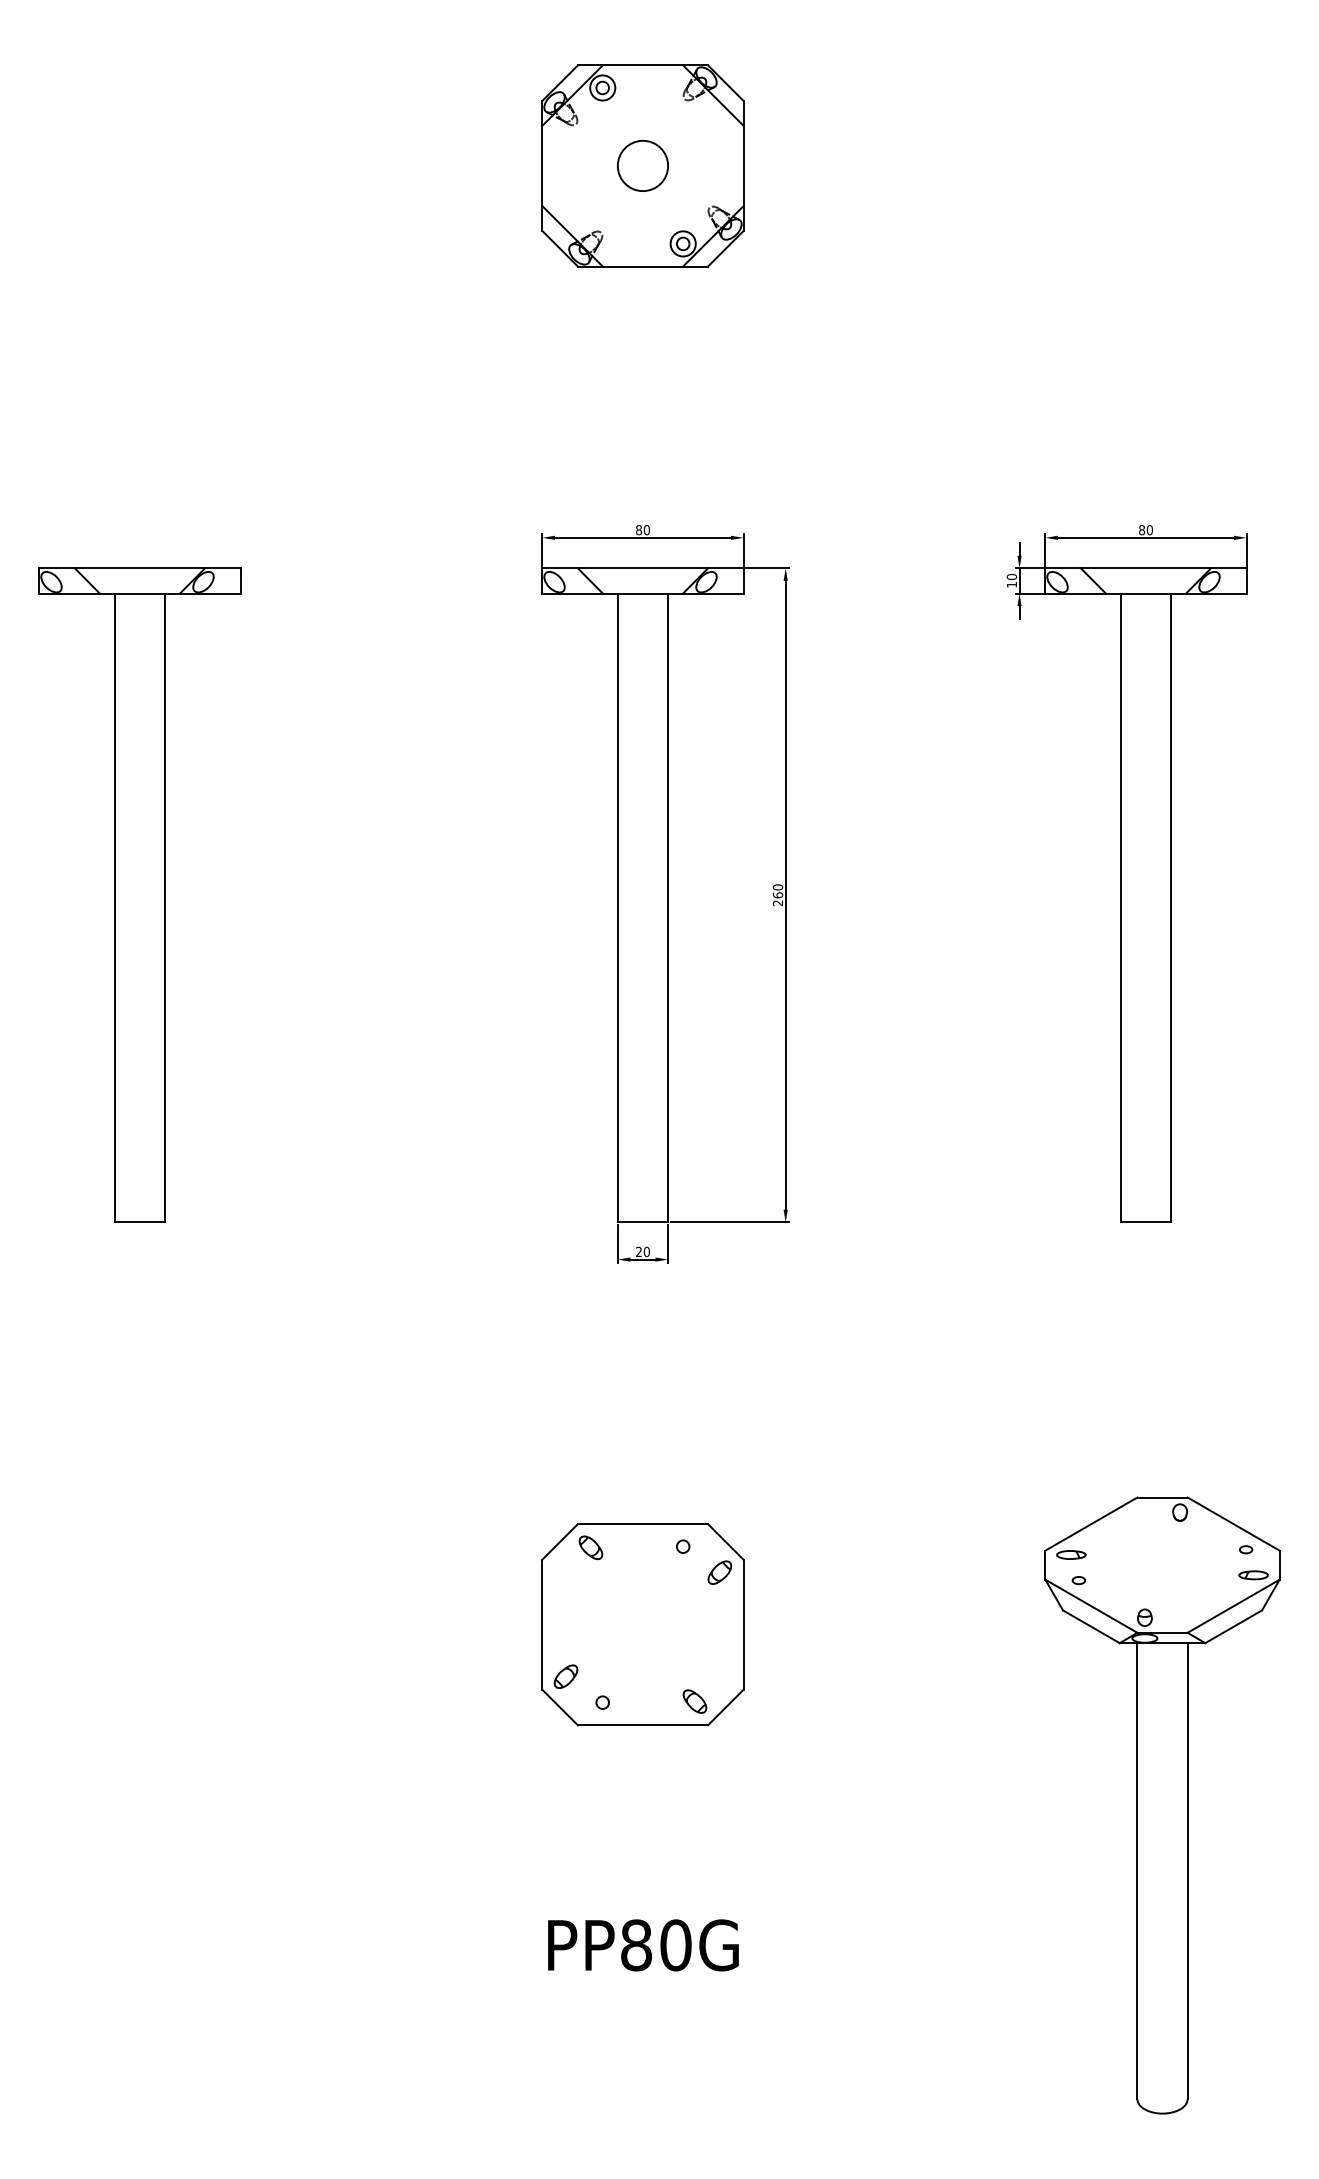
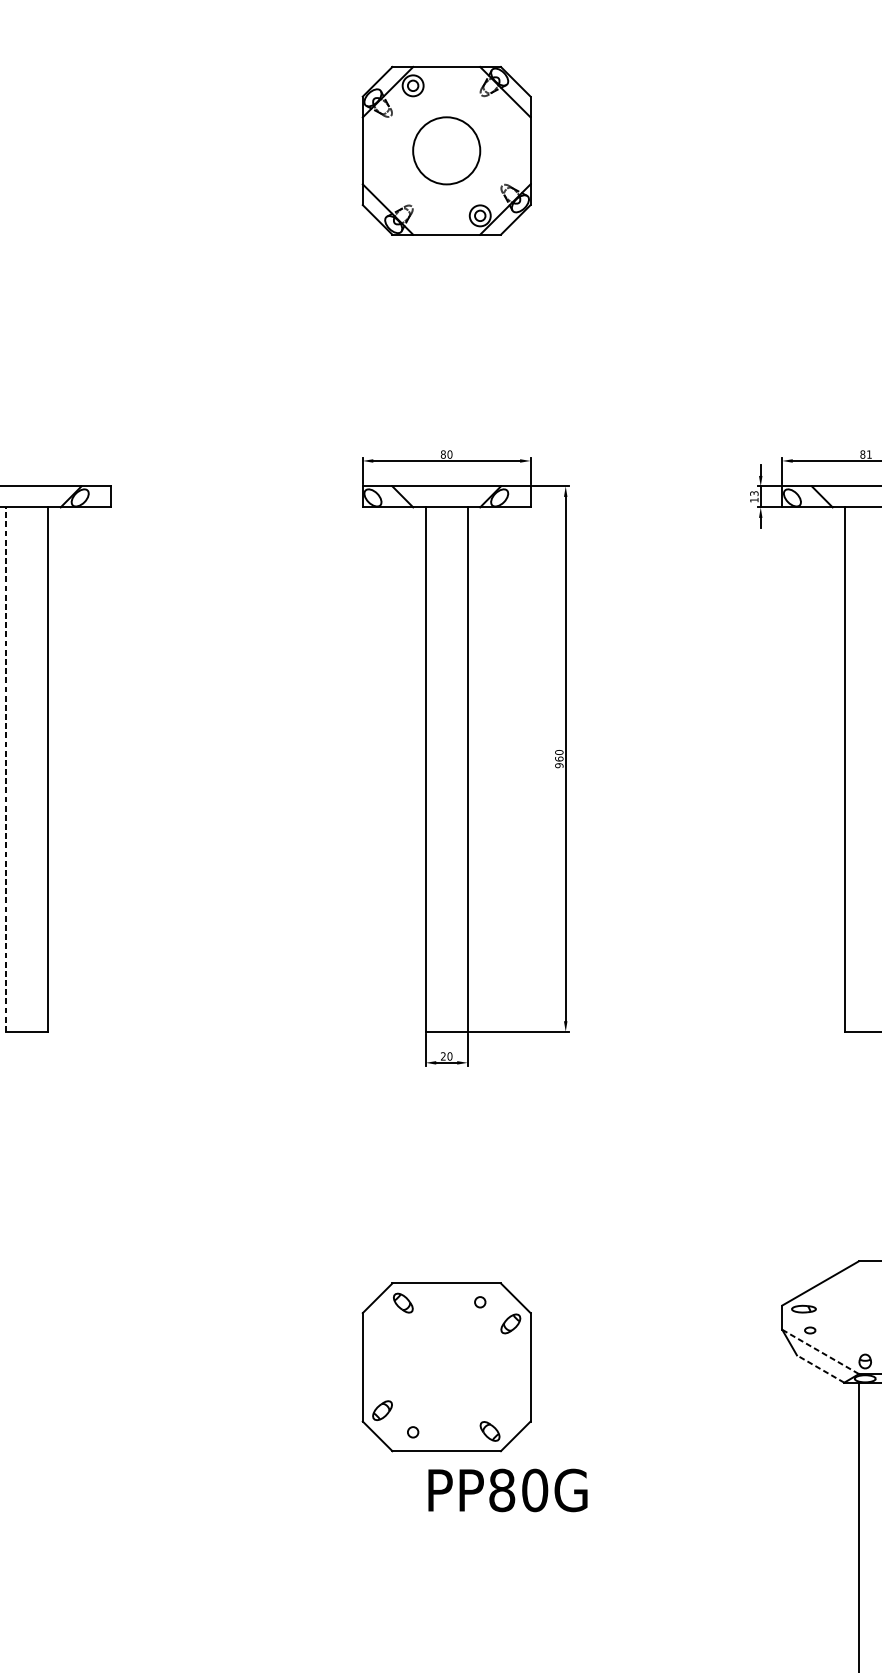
circle: (642, 165) -> (446, 150), size x1.6
text: (1149, 530) -> (869, 454), 80 -> 81
text: (1011, 576) -> (754, 493), 10 -> 13
text: (778, 903) -> (559, 765), 260 -> 960
line: (114, 907) -> (6, 769), solid -> dashed
line: (1091, 1606) -> (820, 1352), solid -> dashed
line: (1091, 1626) -> (820, 1368), solid -> dashed
text: (643, 1945) -> (508, 1490), moved

